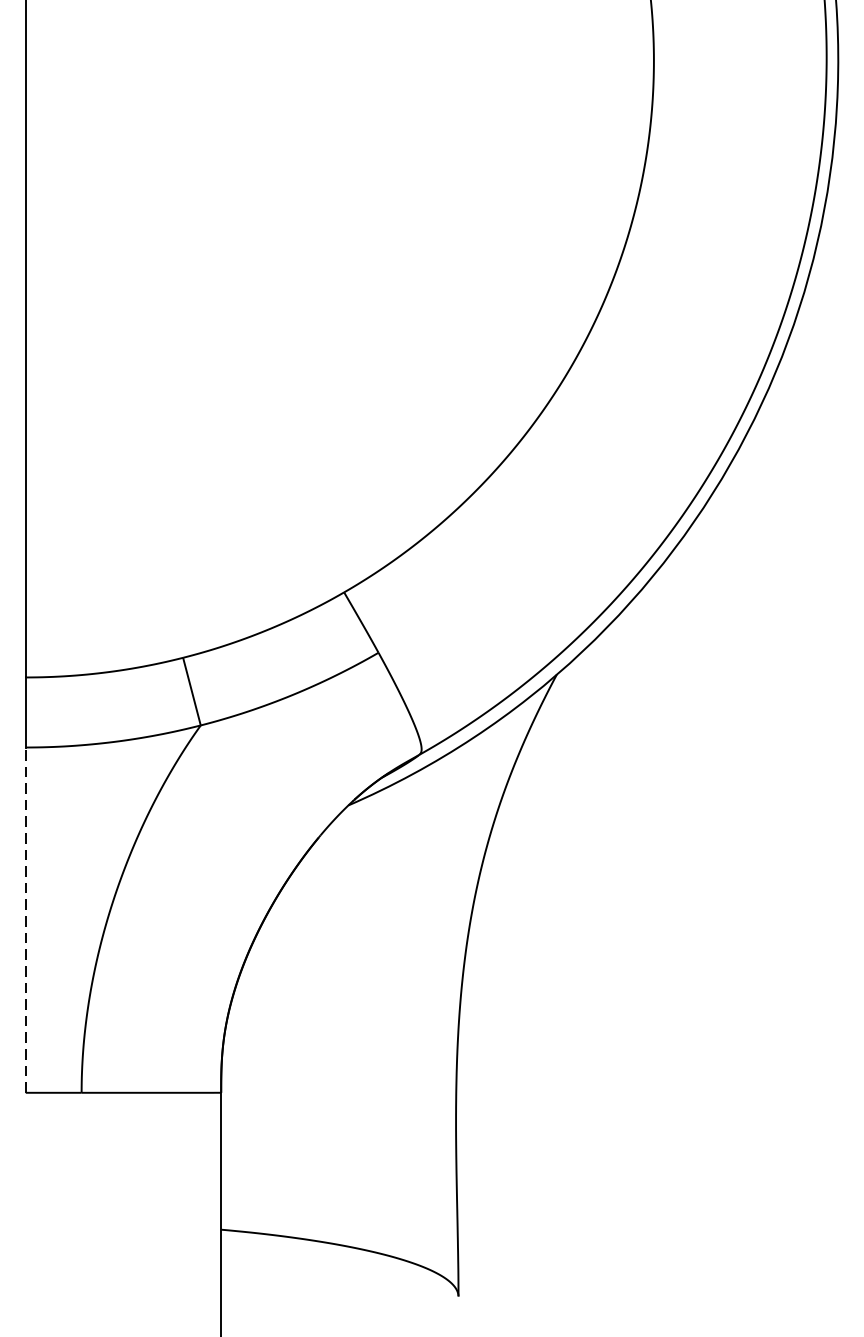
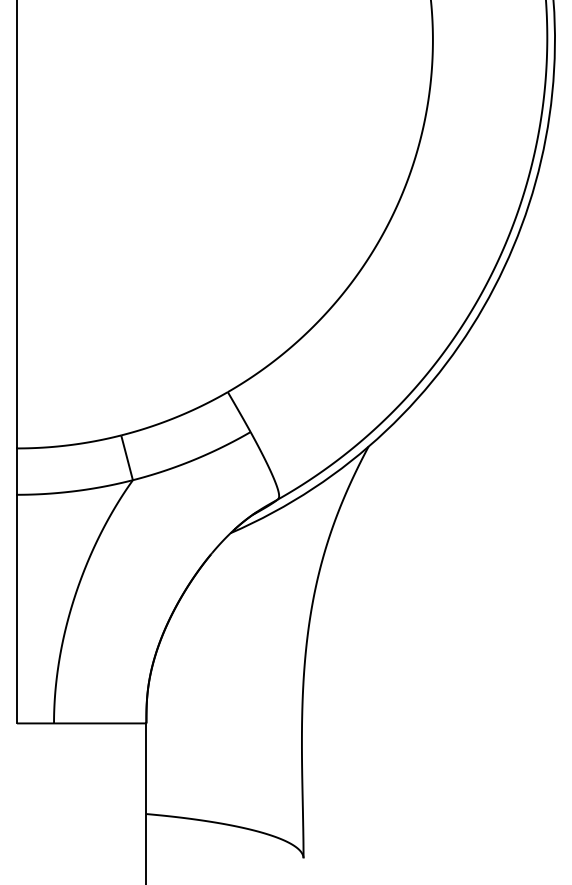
line: (26, 919) -> (17, 608), dashed -> solid

